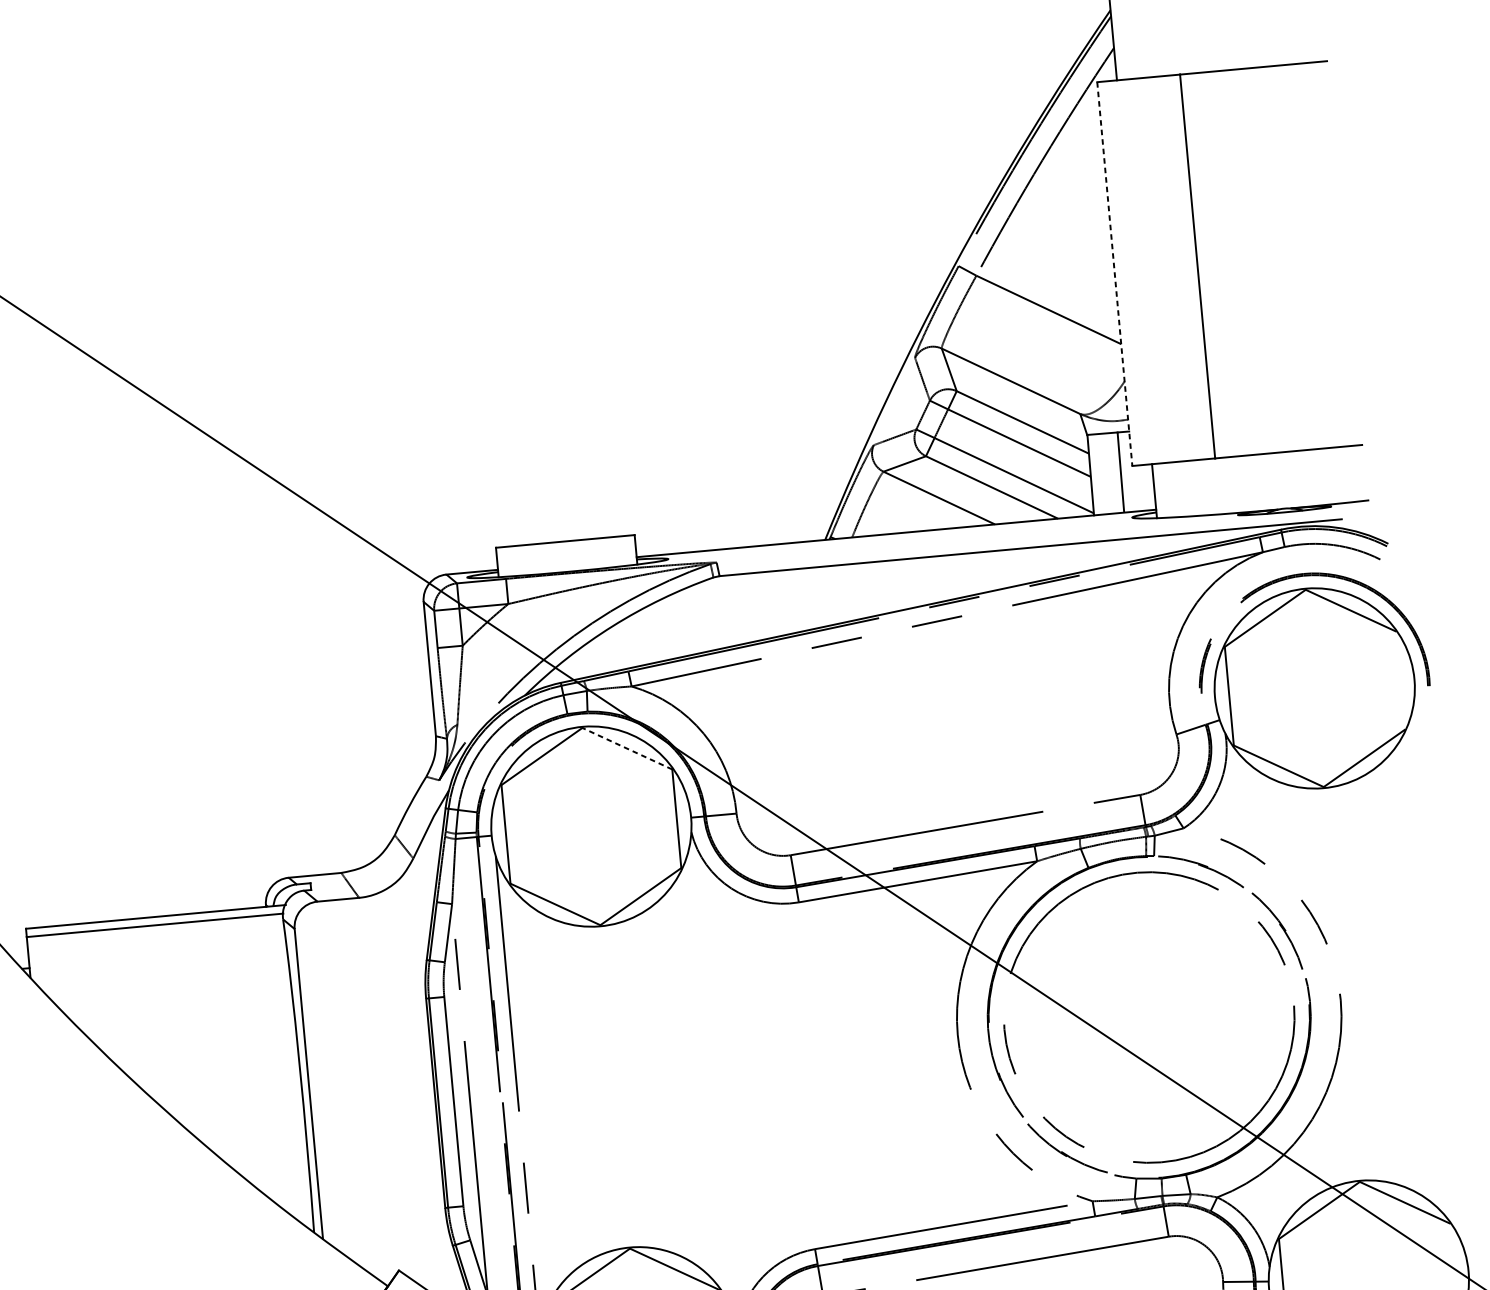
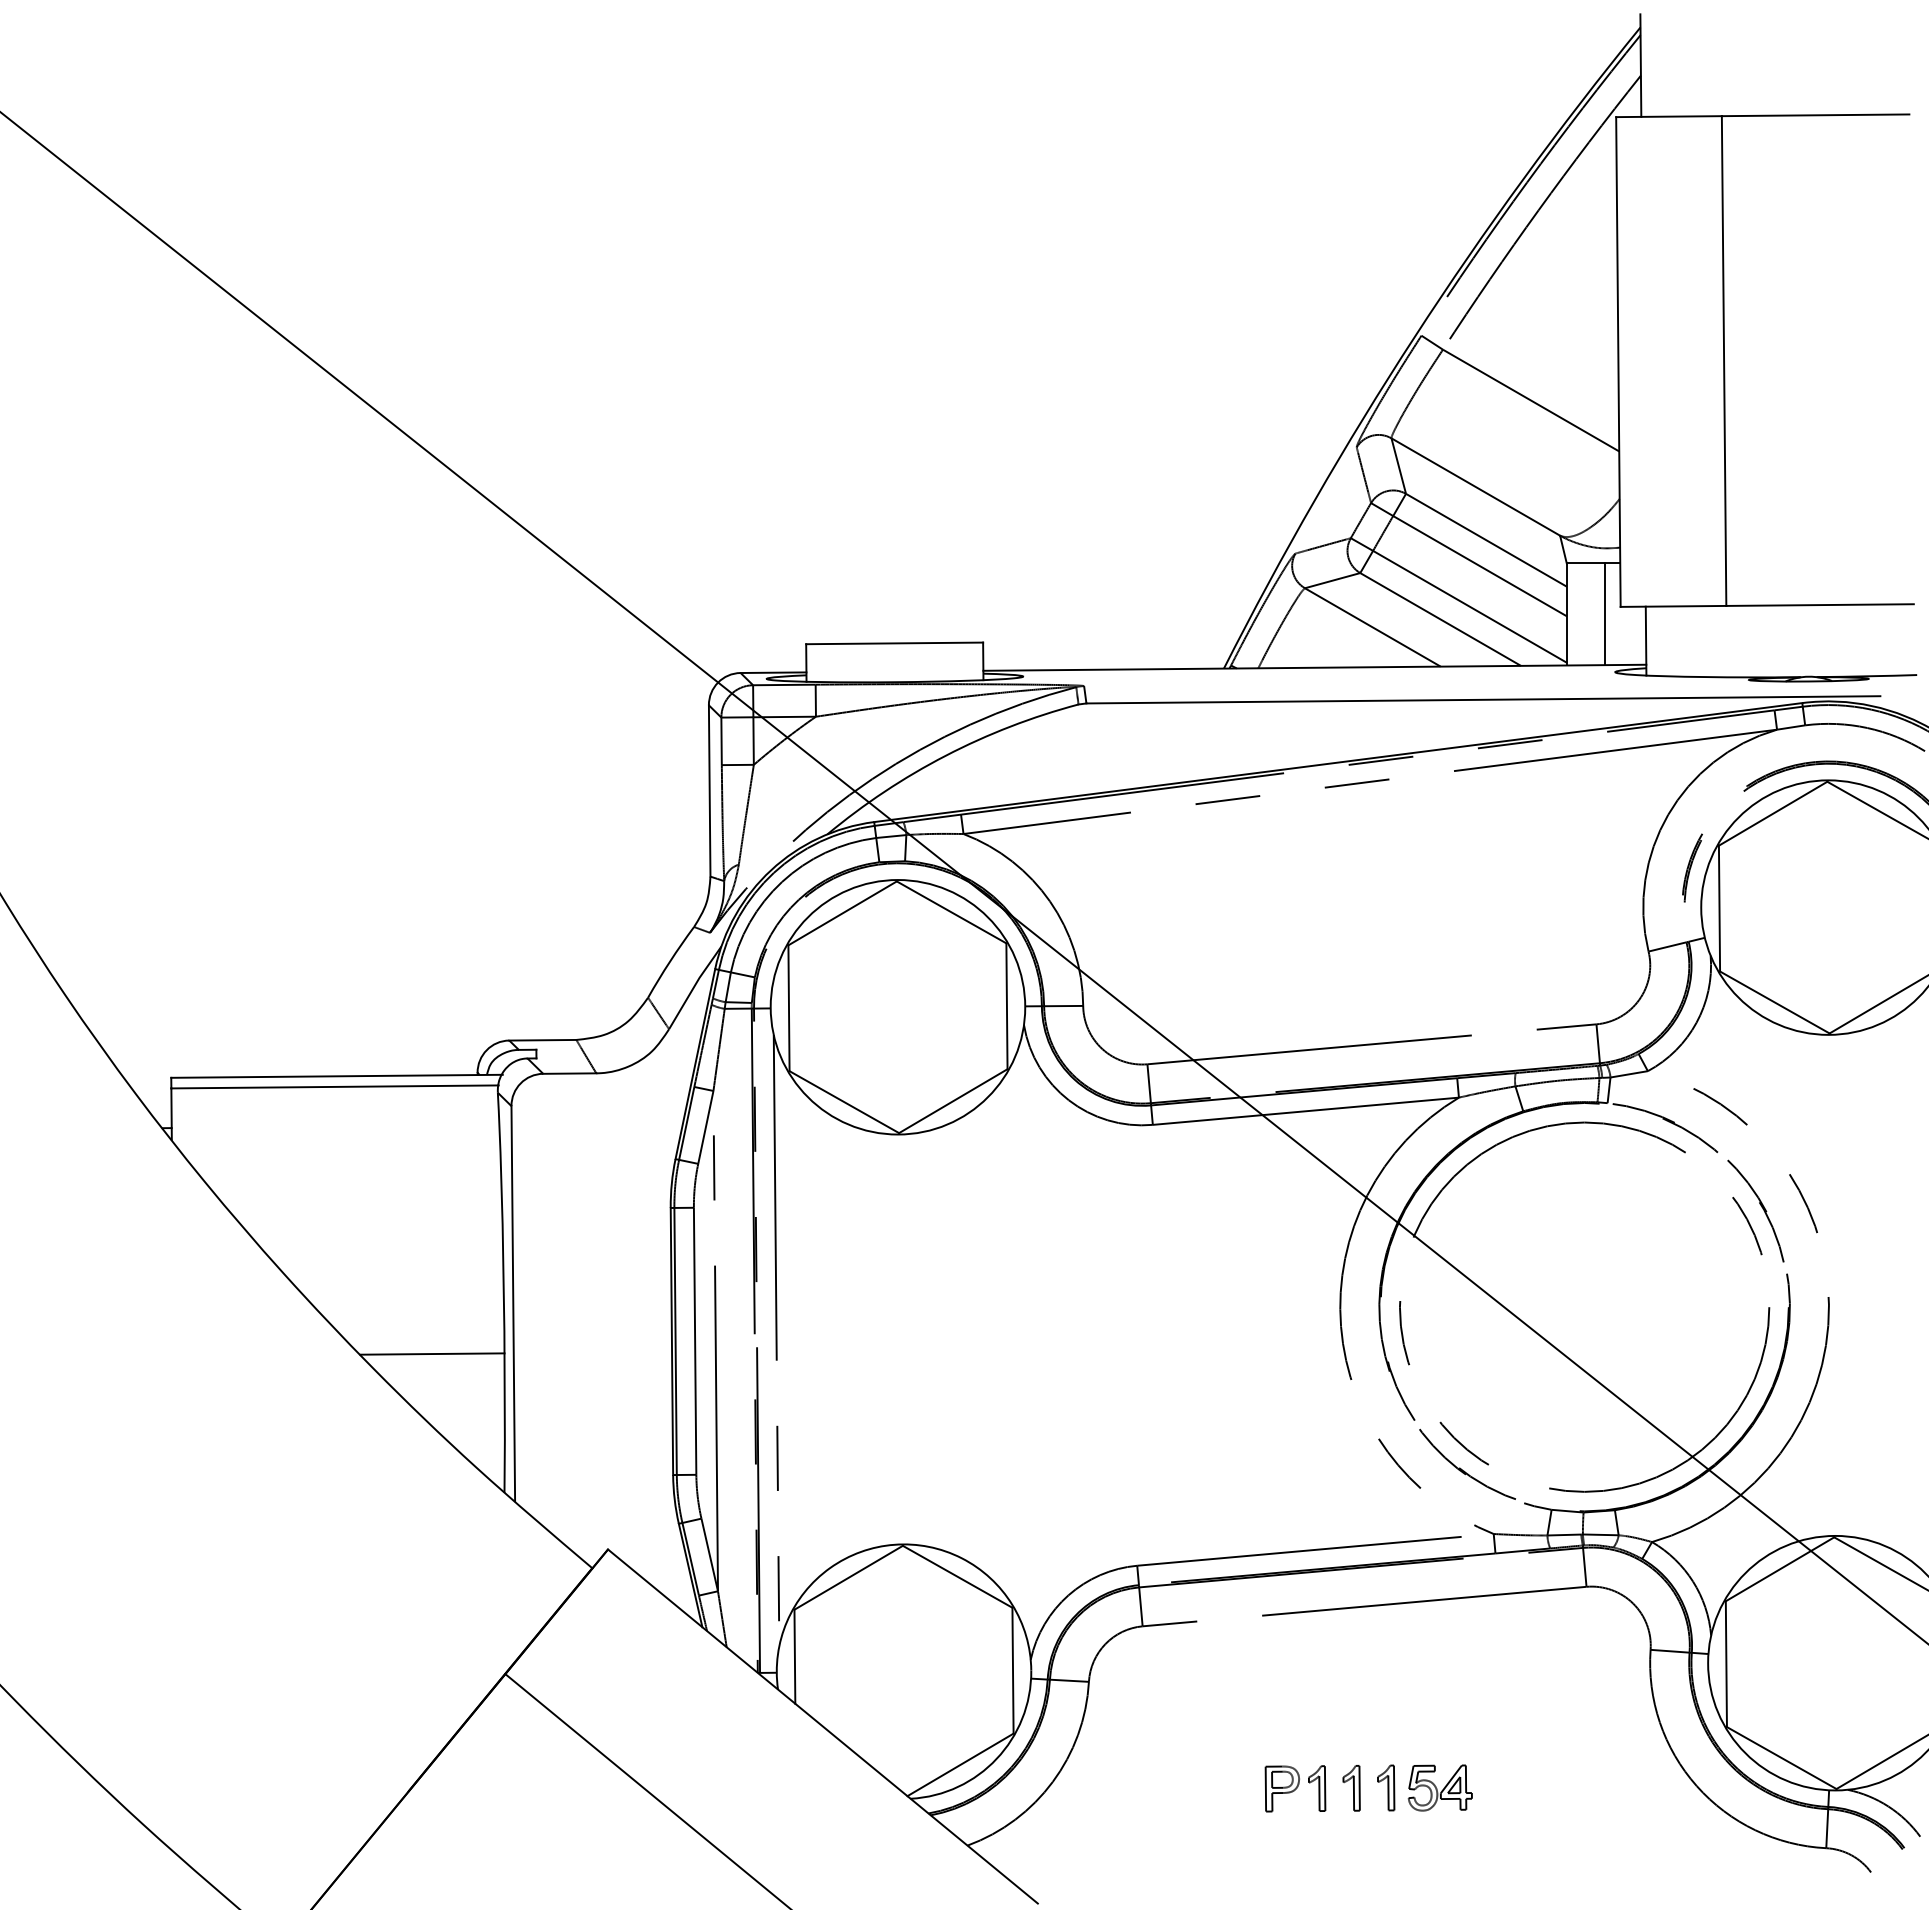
line: (1114, 274) -> (1618, 362), dashed -> solid
line: (627, 748) -> (951, 912), dashed -> solid
line: (248, 1128) -> (432, 1353), added

